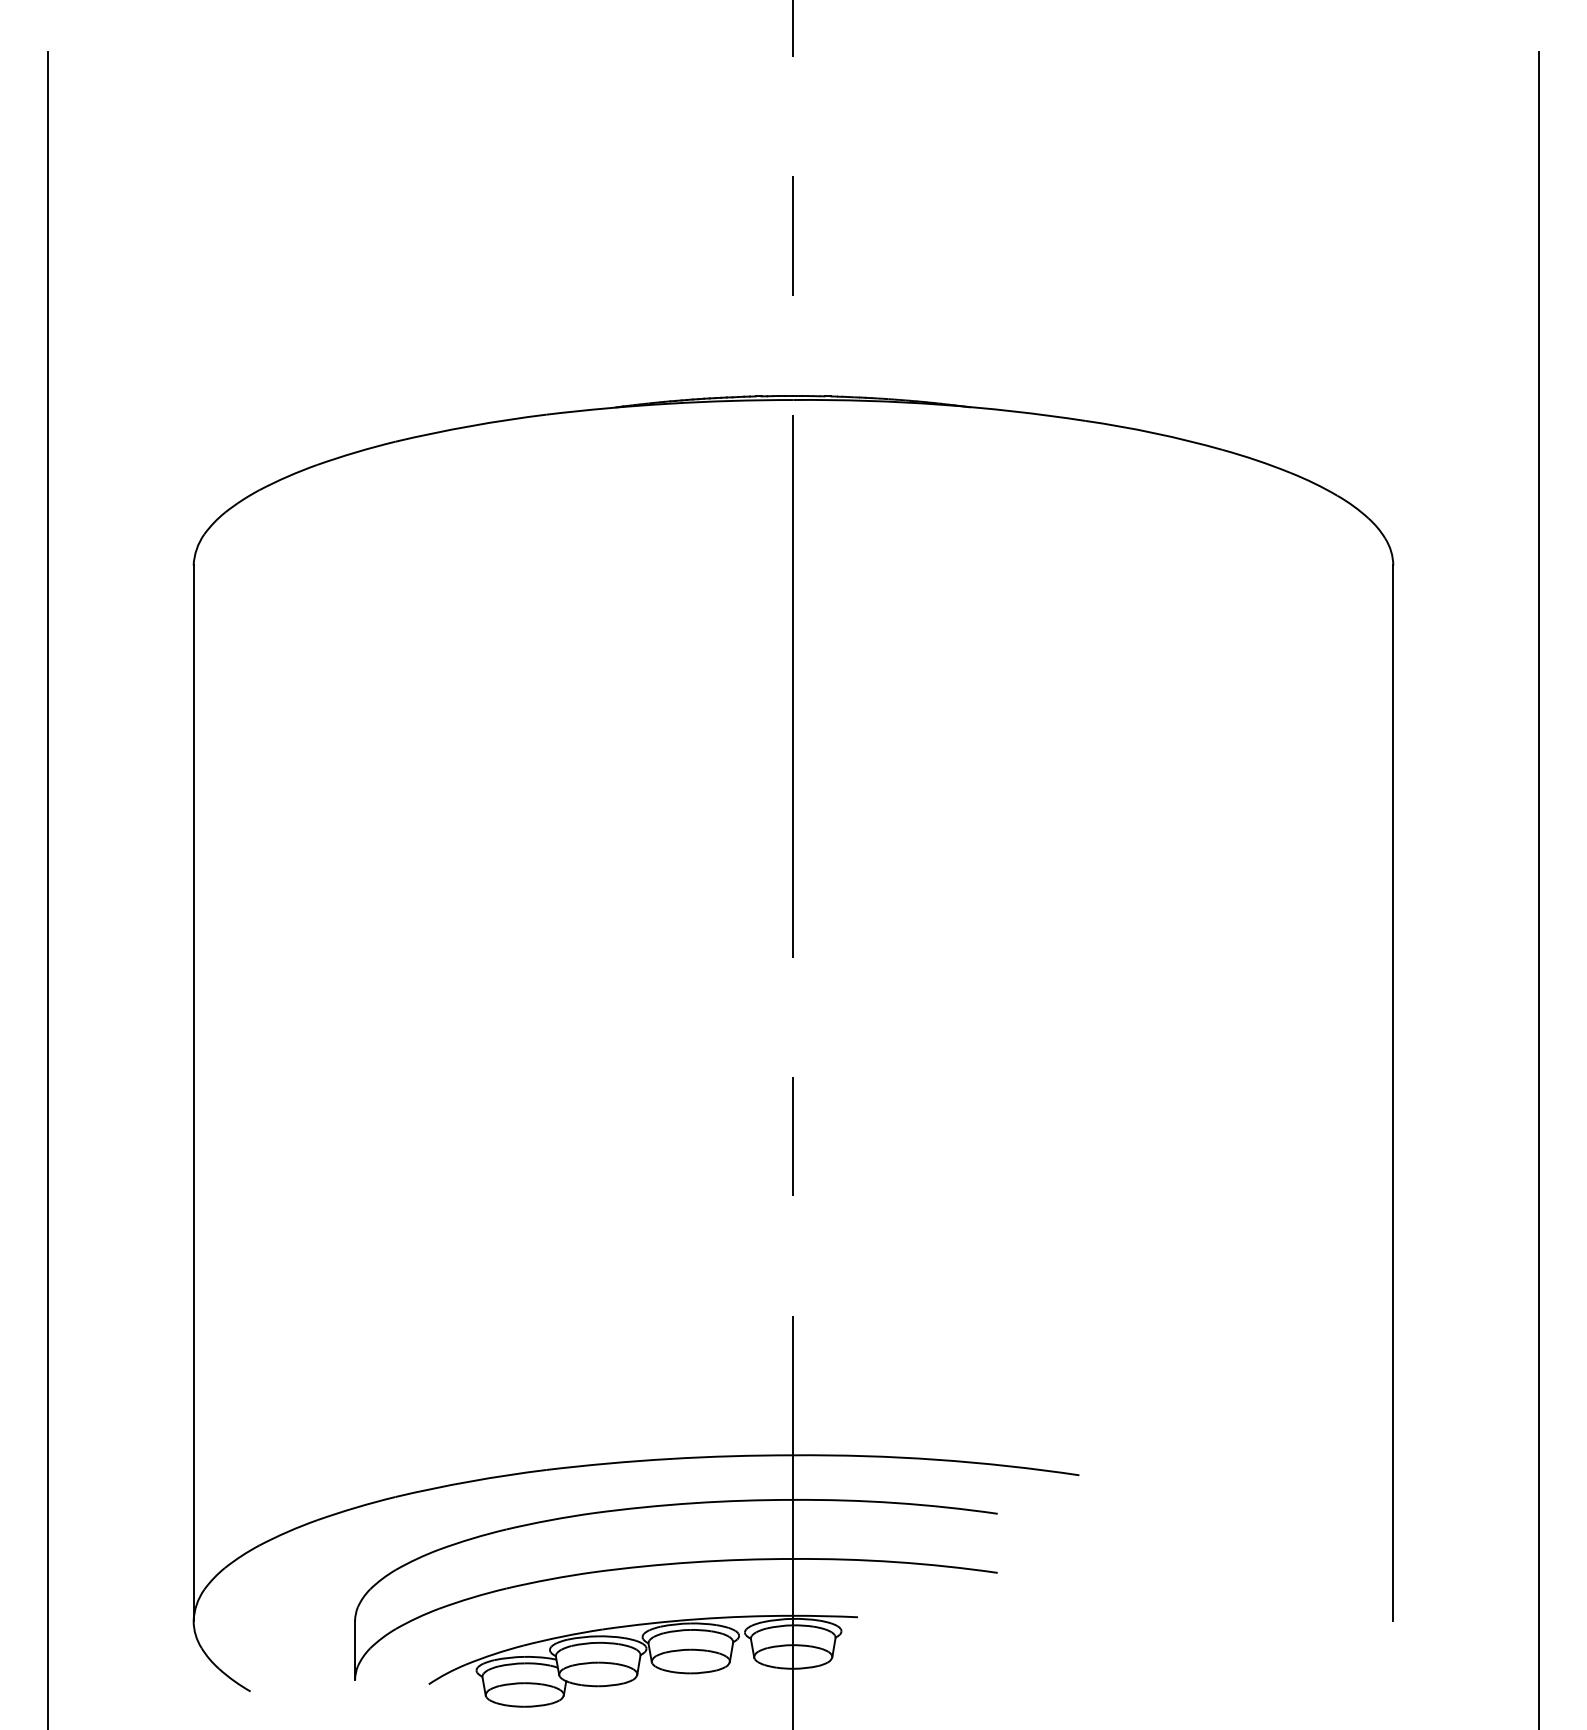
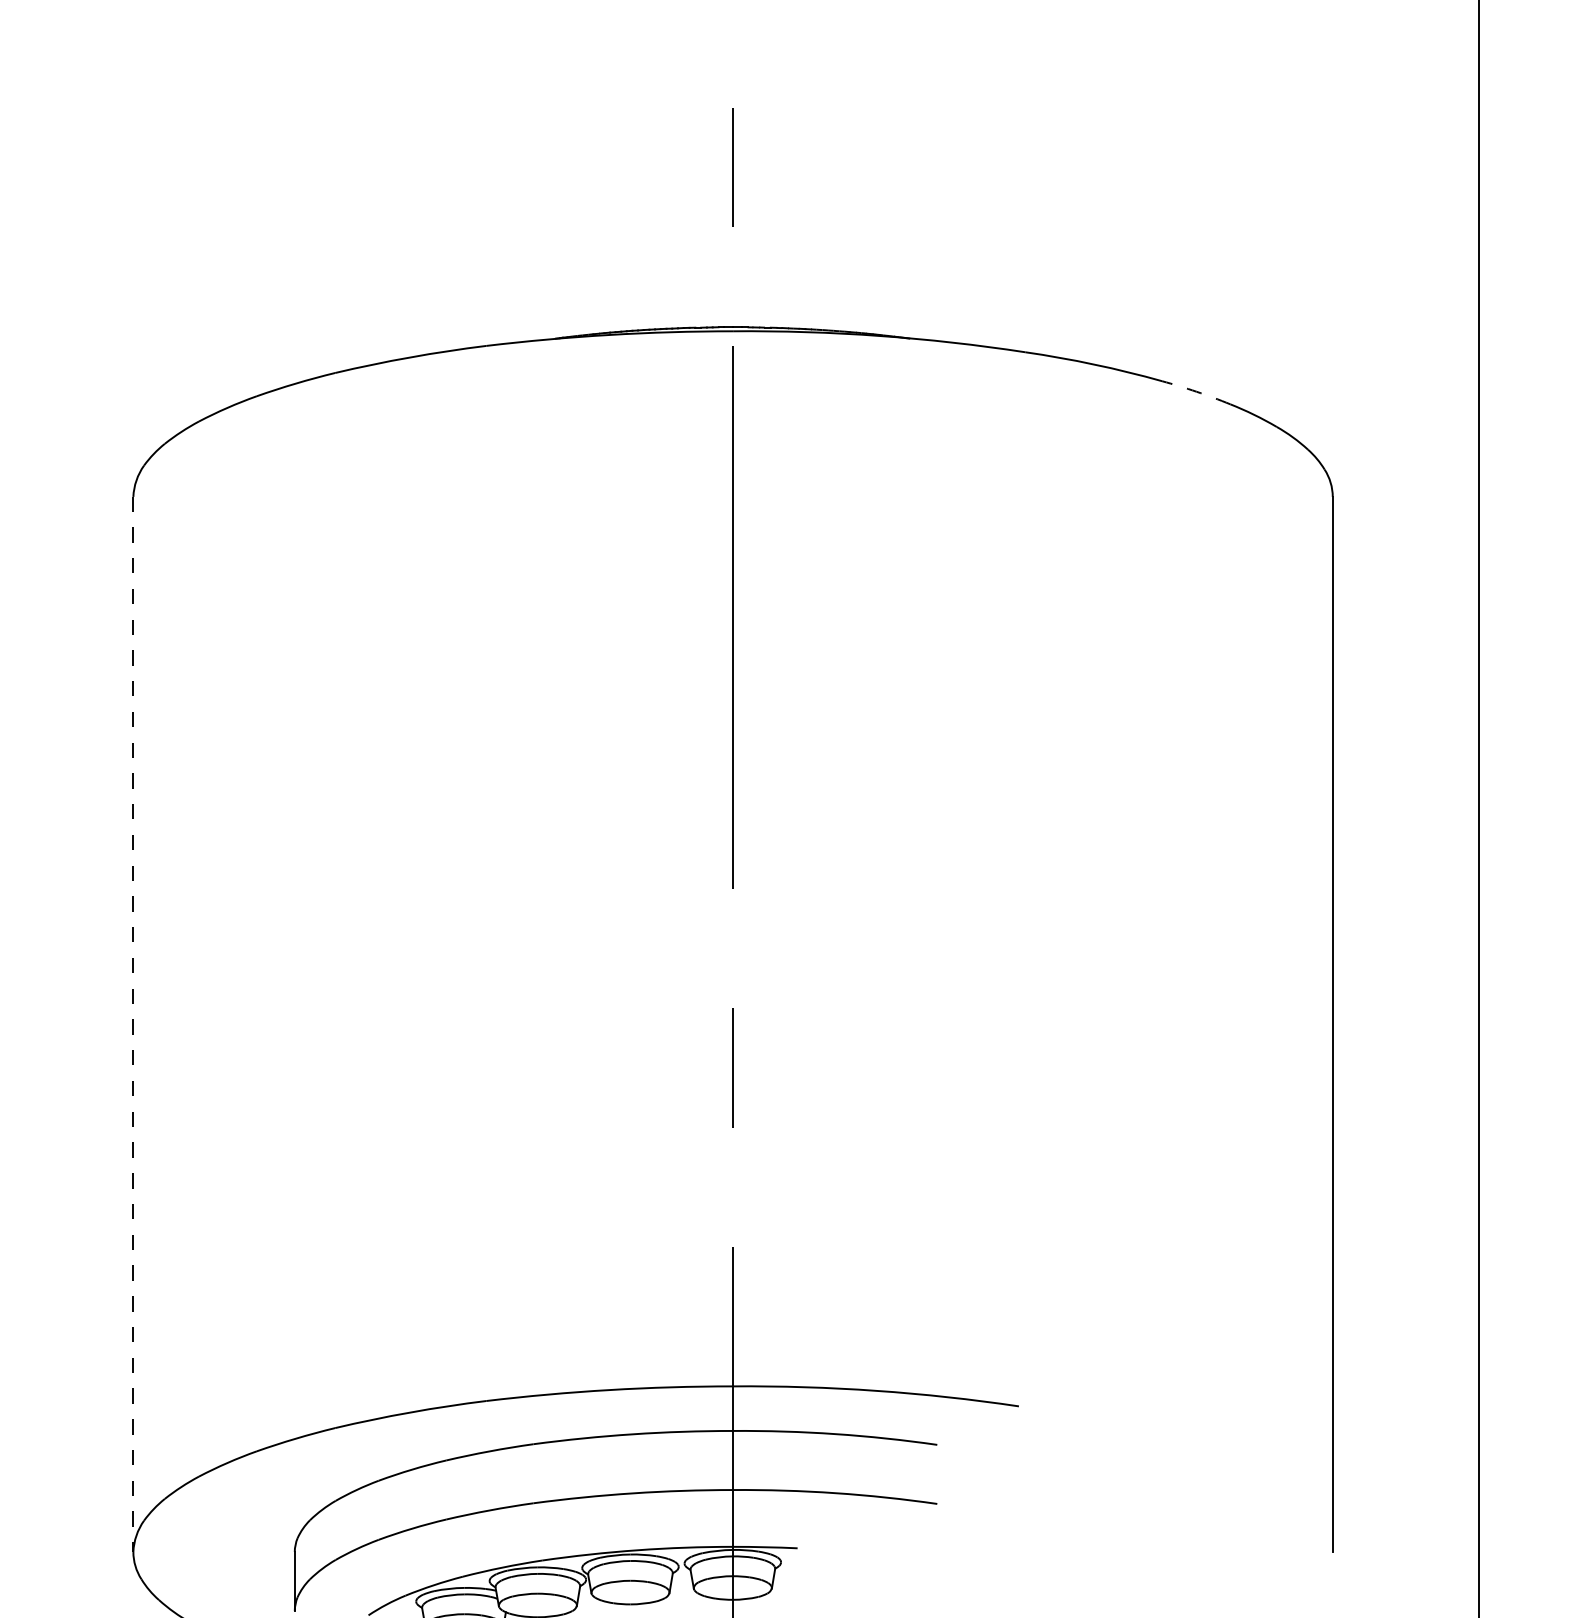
arc: (1257, 460) -> (1197, 391), solid -> dashed
line: (193, 1093) -> (133, 1024), solid -> dashed

